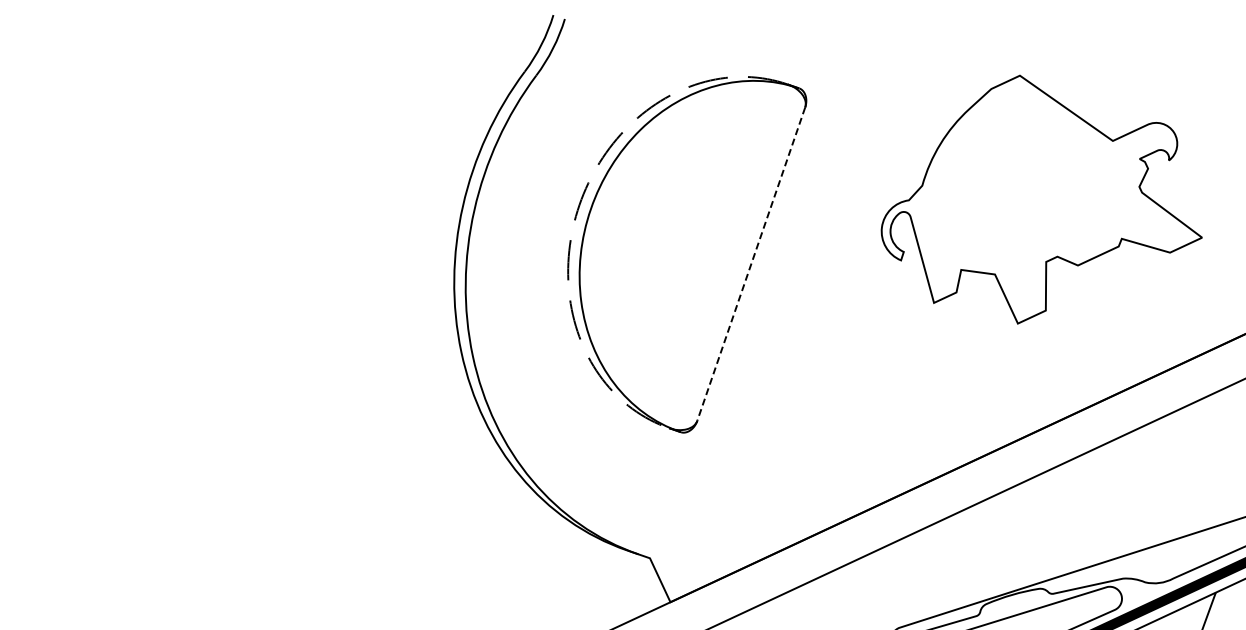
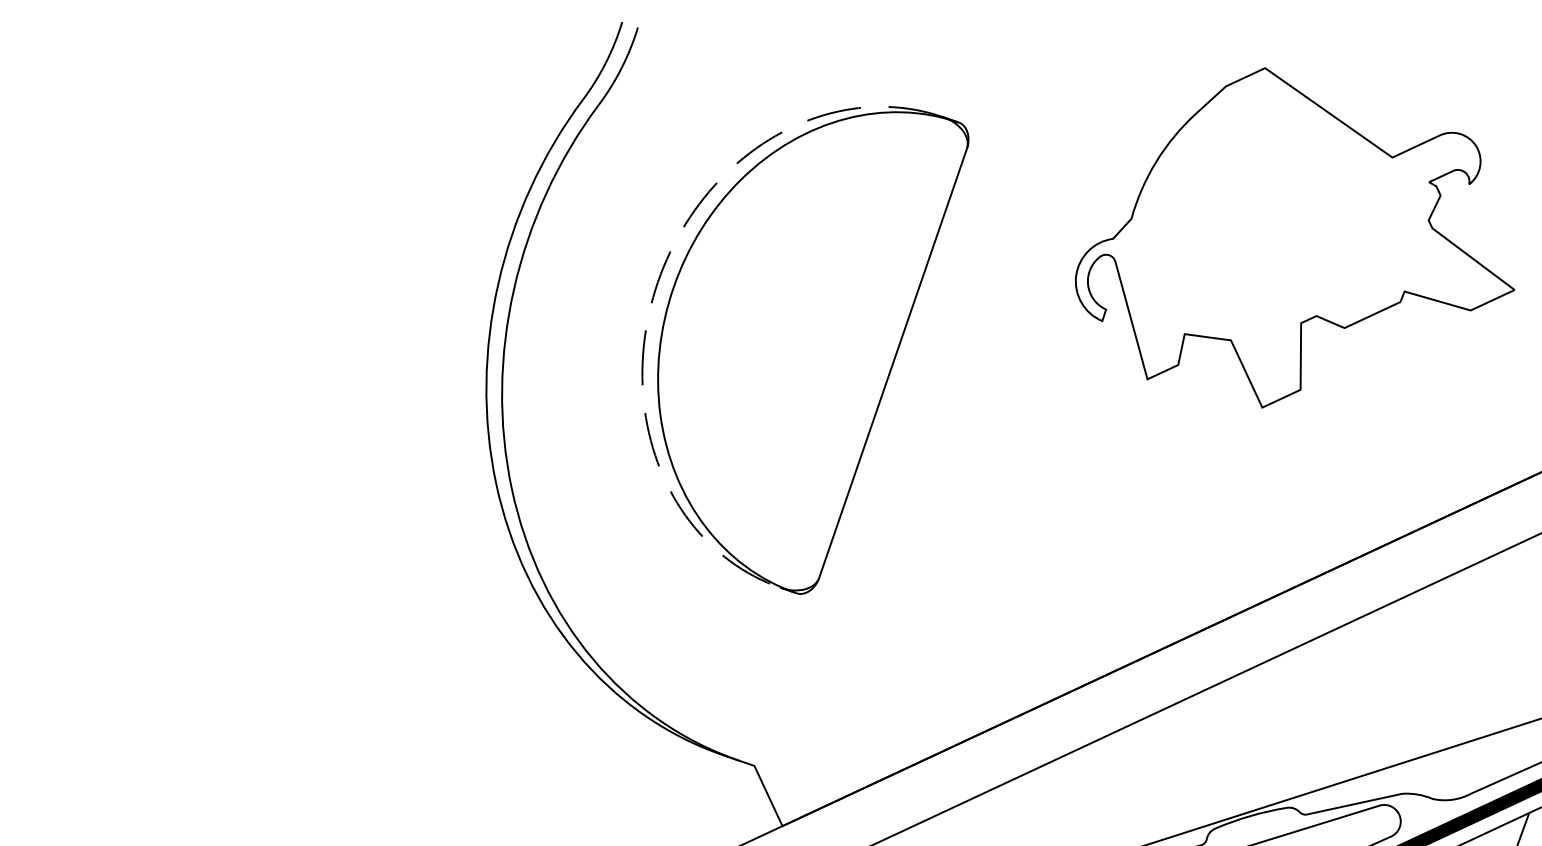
part: (1041, 199) -> (1294, 237), moved
line: (751, 264) -> (893, 363), dashed -> solid

